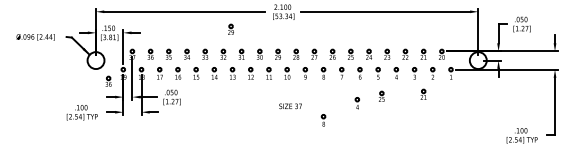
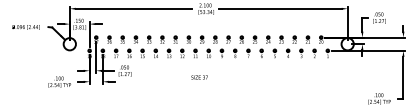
part: (230, 28) -> (167, 20), removed
part: (108, 80) -> (78, 58), removed
part: (423, 93) -> (307, 68), removed
part: (381, 95) -> (277, 69), removed
part: (356, 103) -> (259, 75), removed
text: (290, 106) -> (199, 77), moved
part: (323, 120) -> (235, 87), removed

